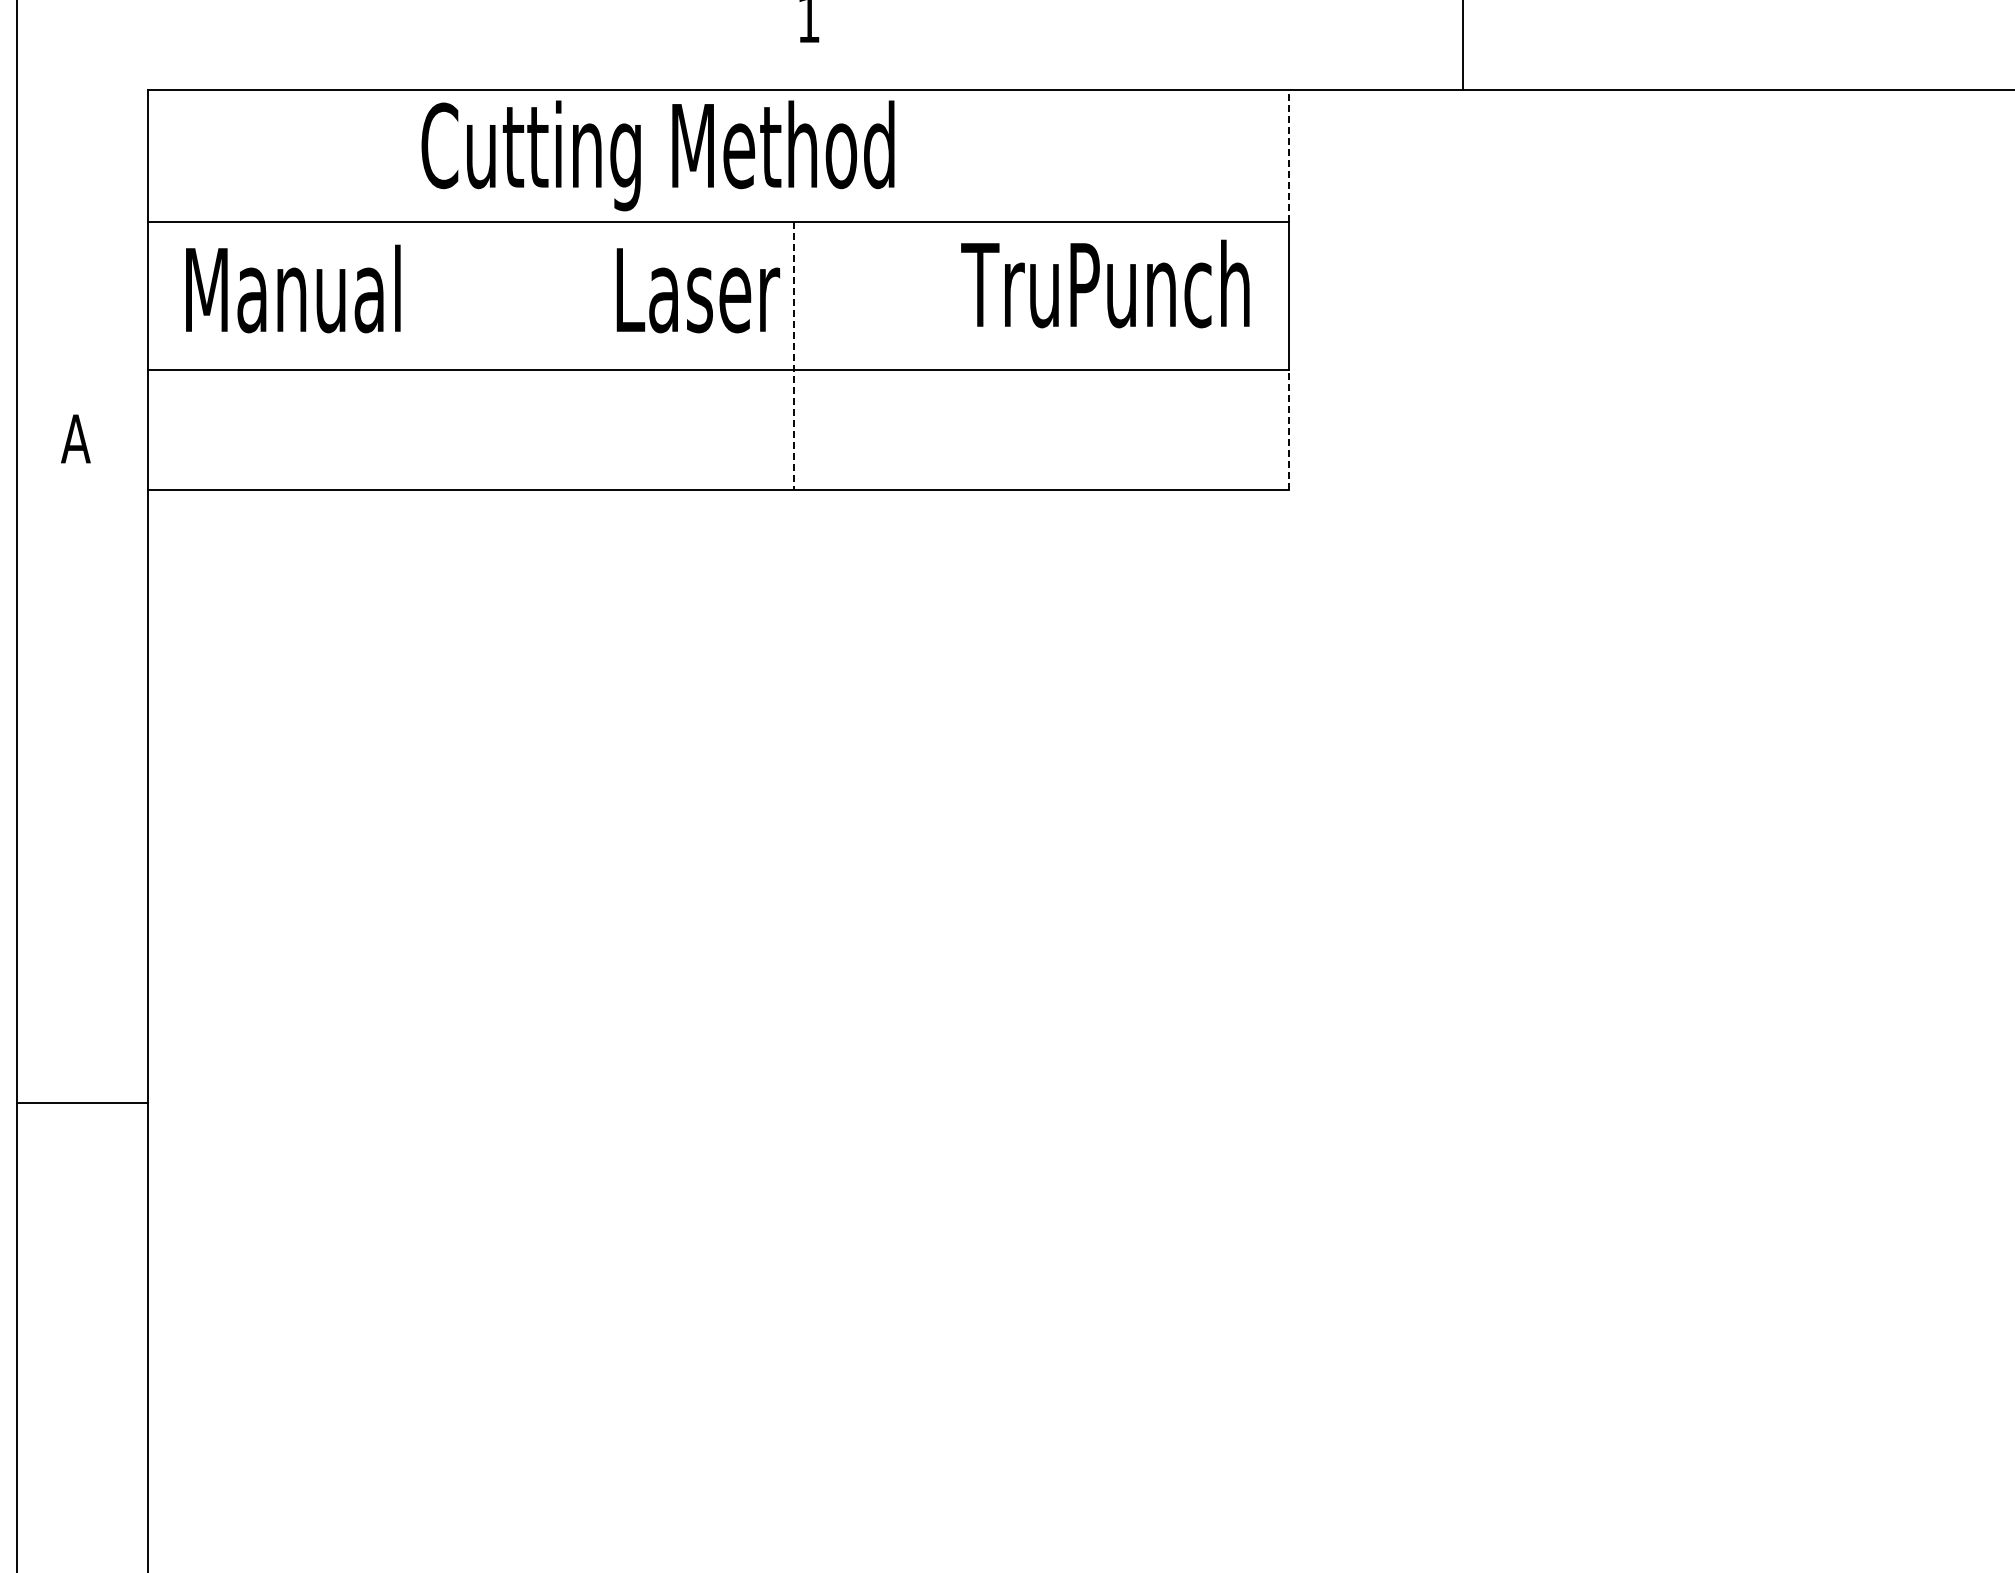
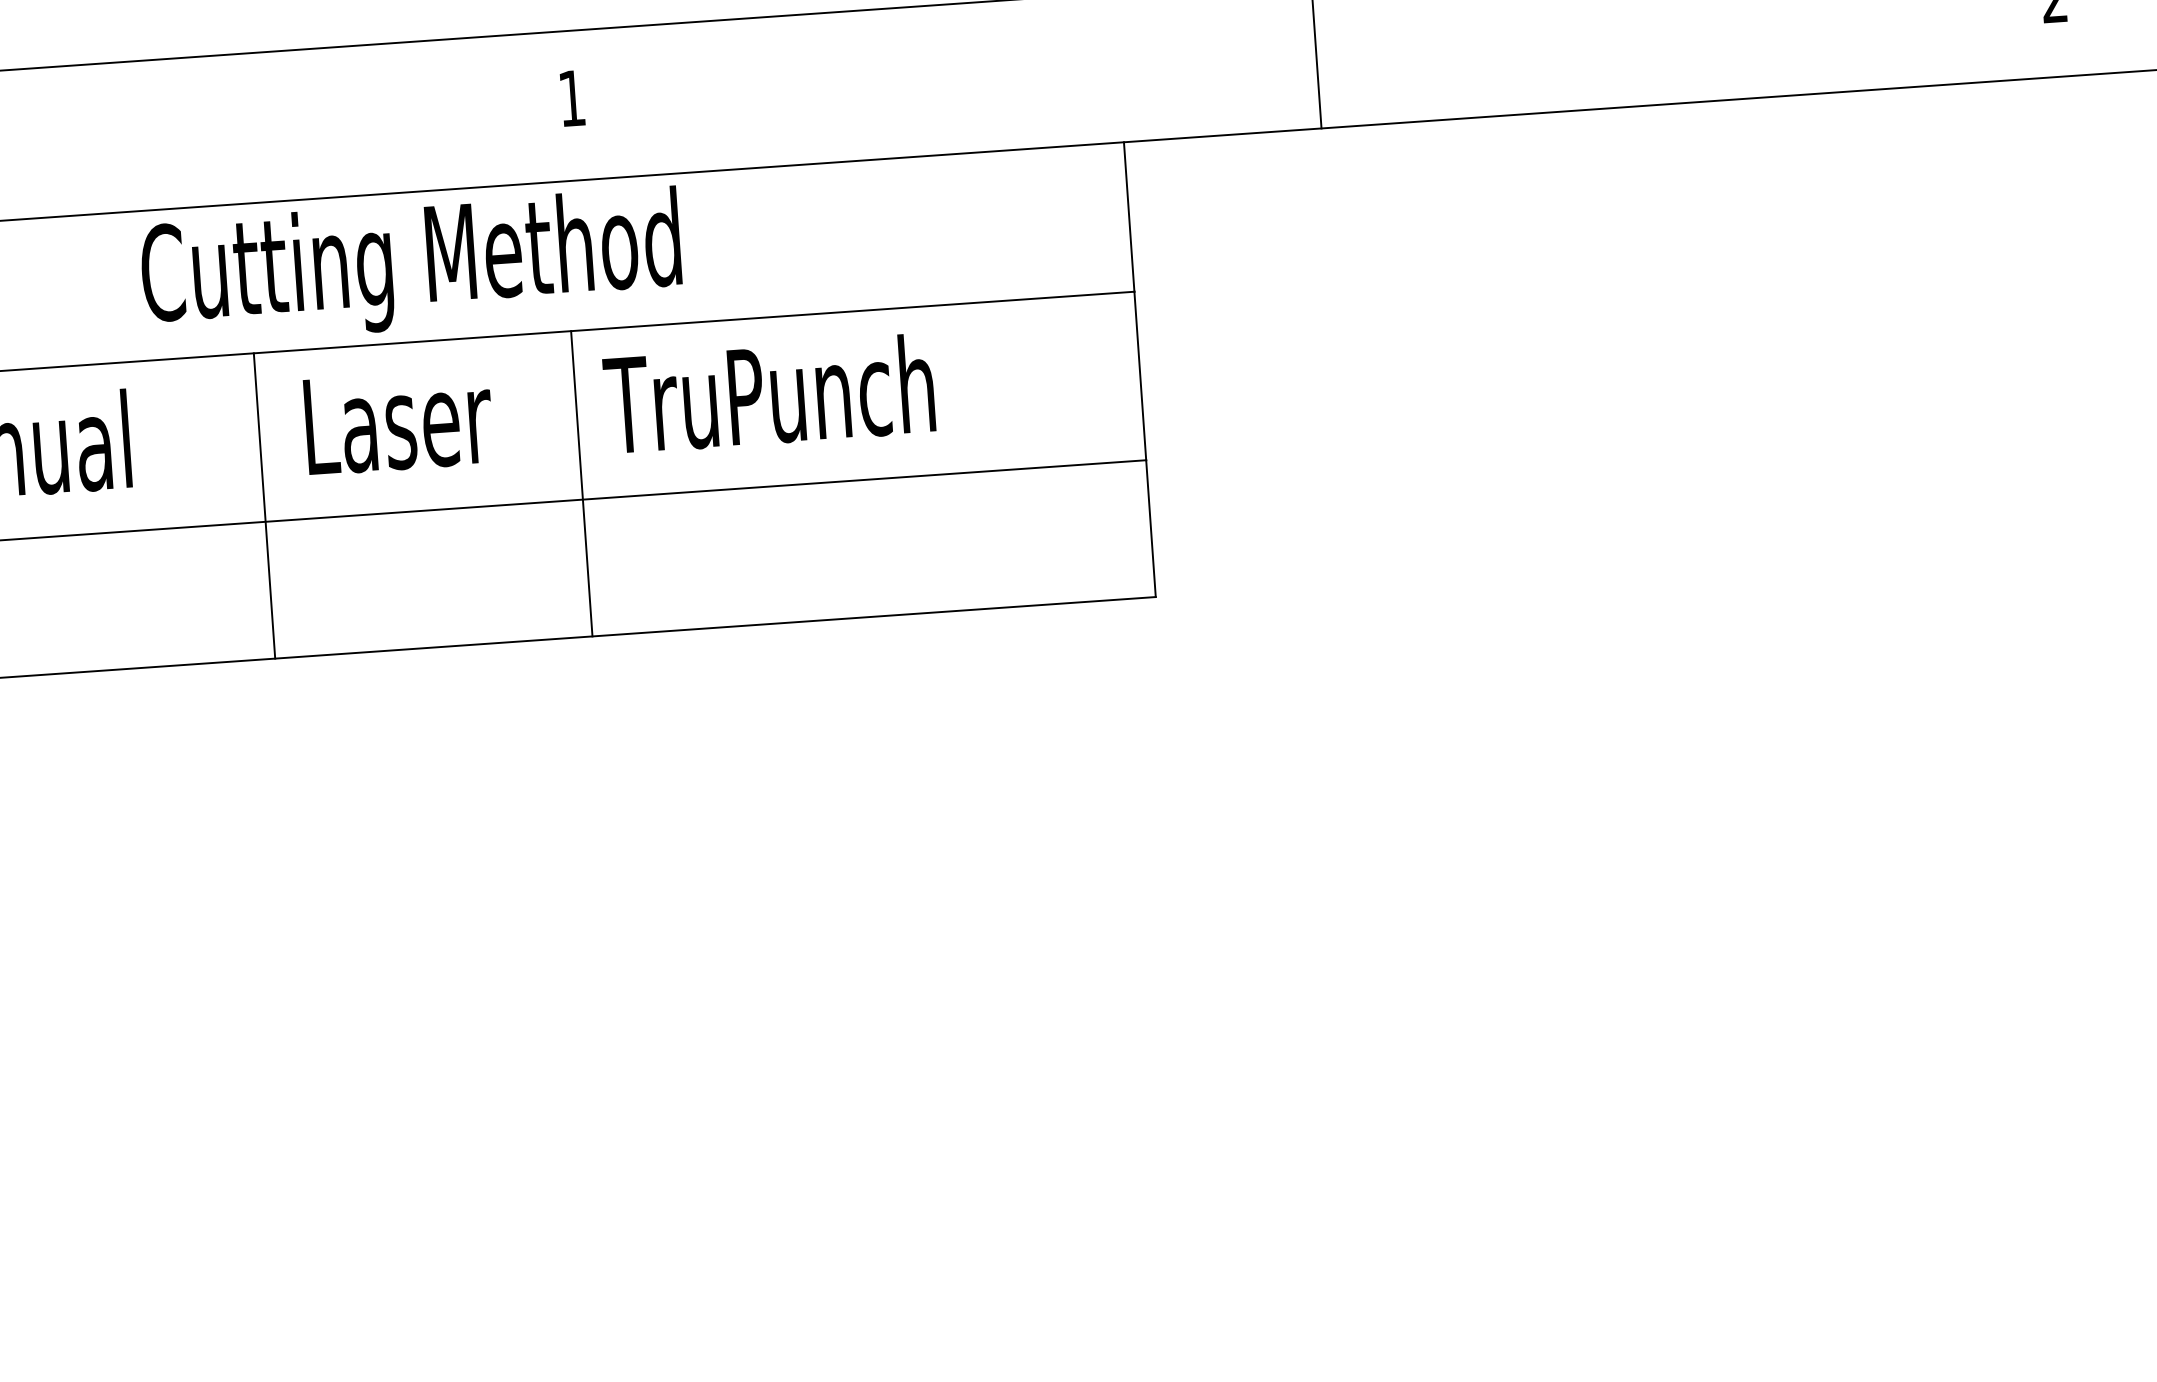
line: (1289, 156) -> (1129, 217), dashed -> solid
text: (1105, 283) -> (769, 393), moved
text: (698, 290) -> (398, 421), moved
line: (514, 355) -> (264, 505), added
line: (793, 356) -> (581, 484), dashed -> solid
line: (1289, 429) -> (1151, 527), dashed -> solid

